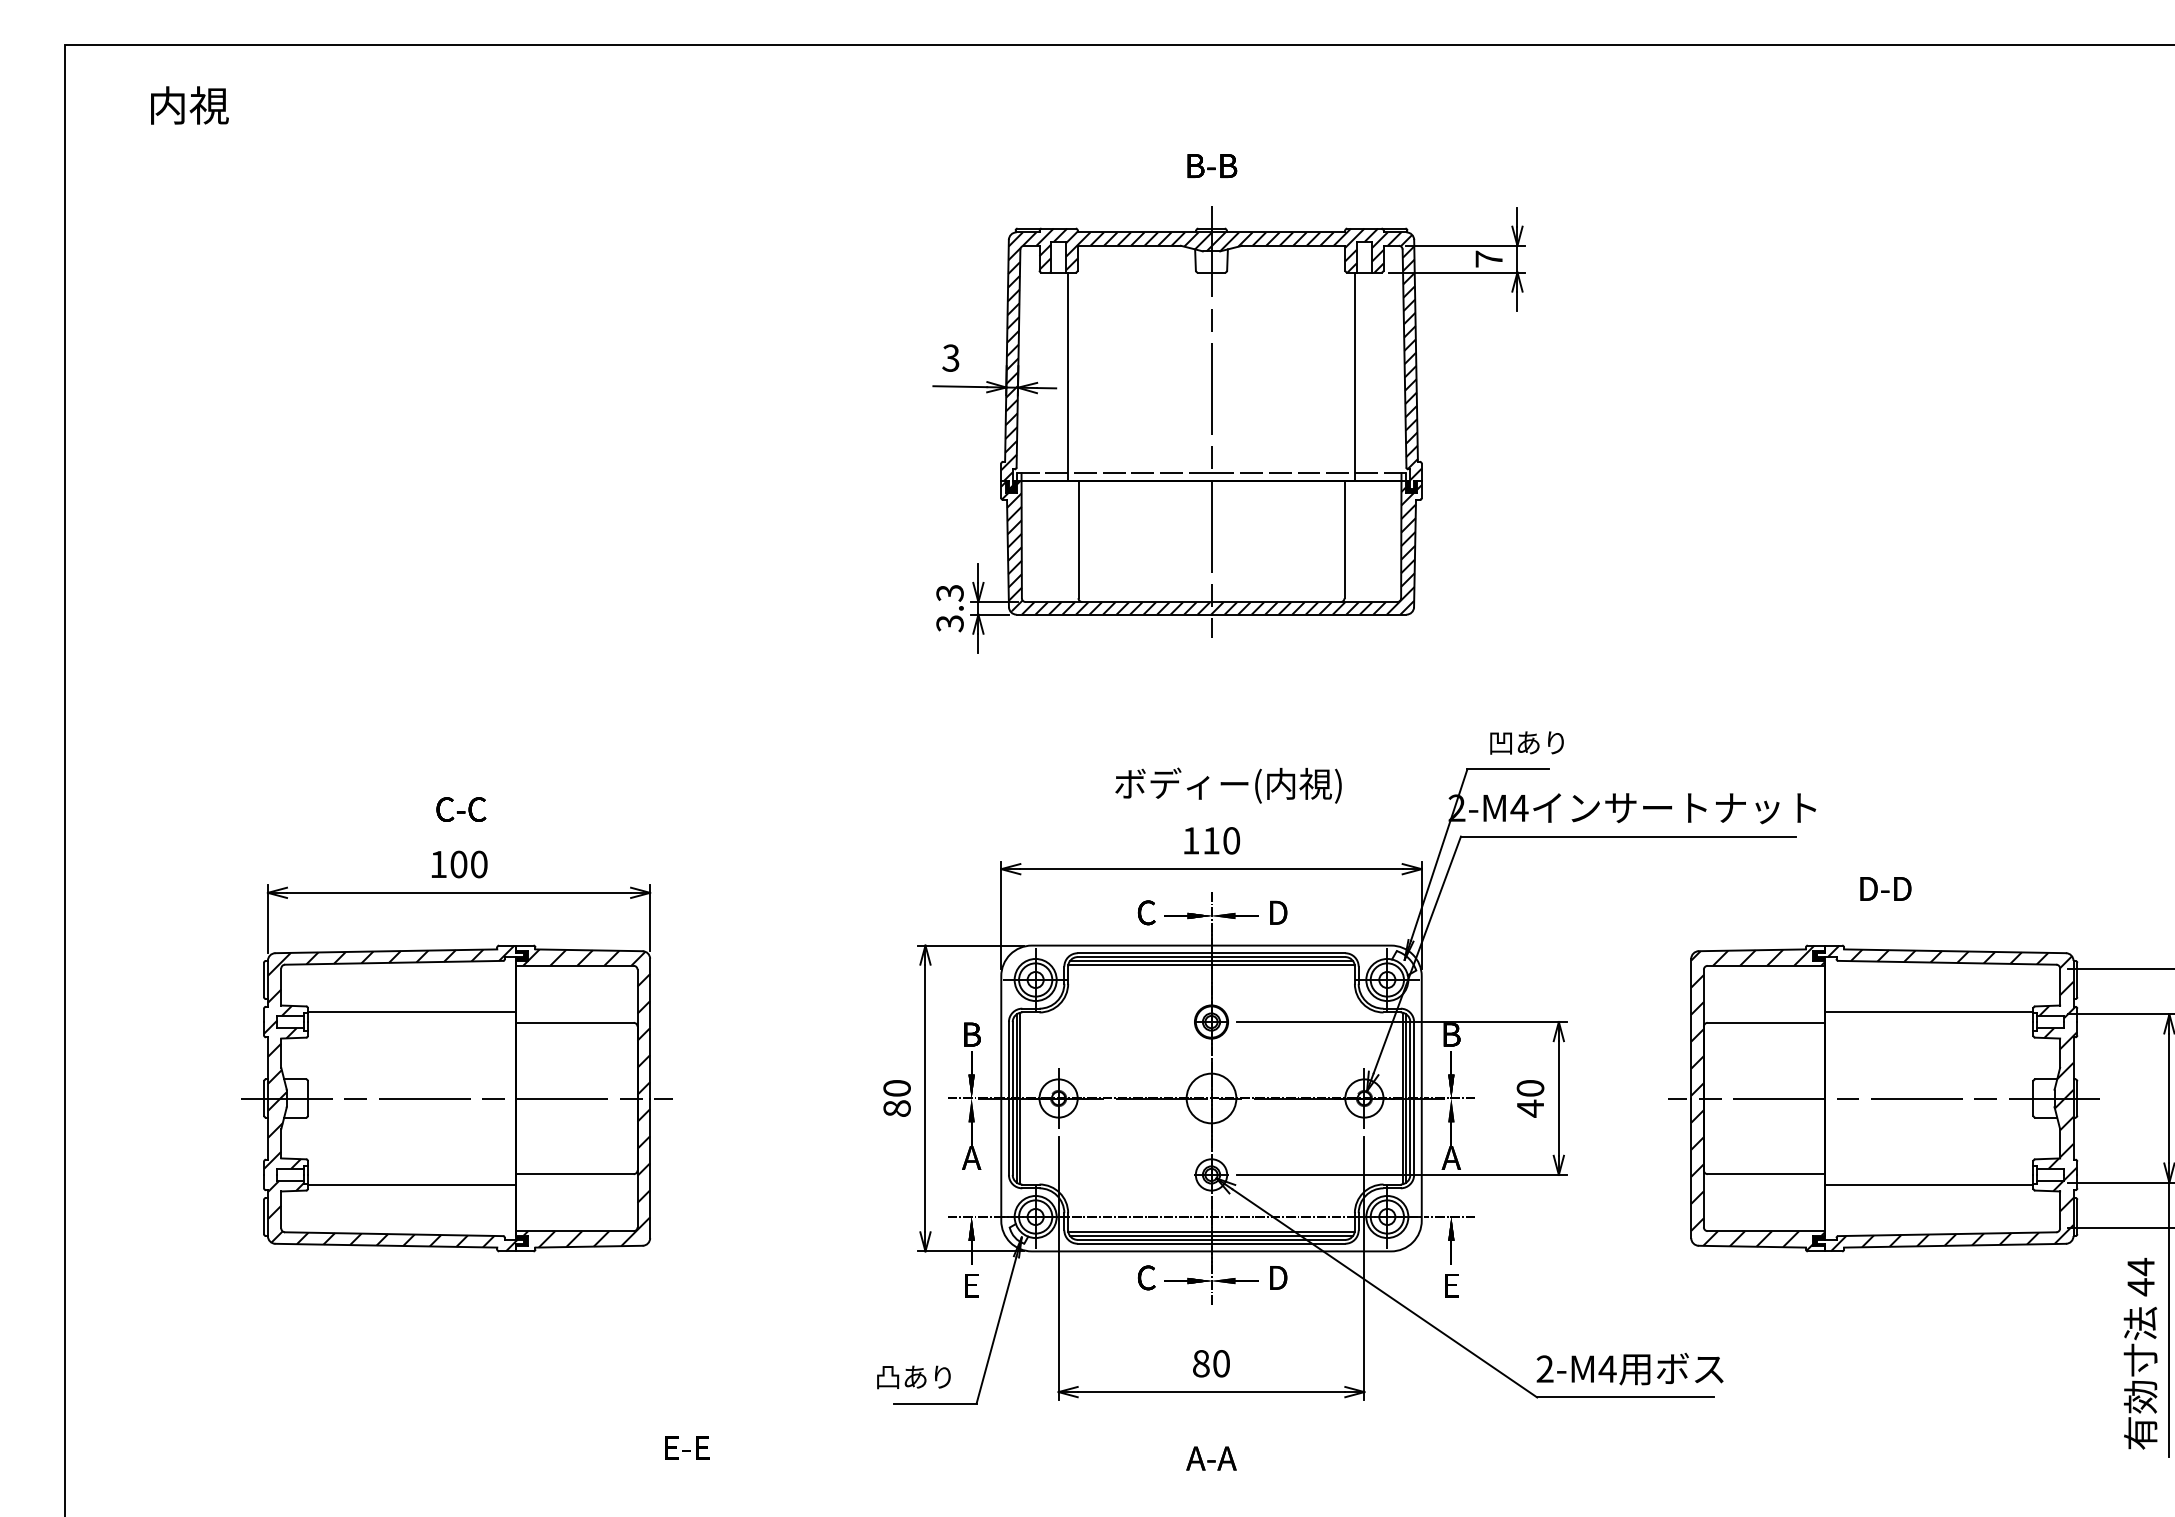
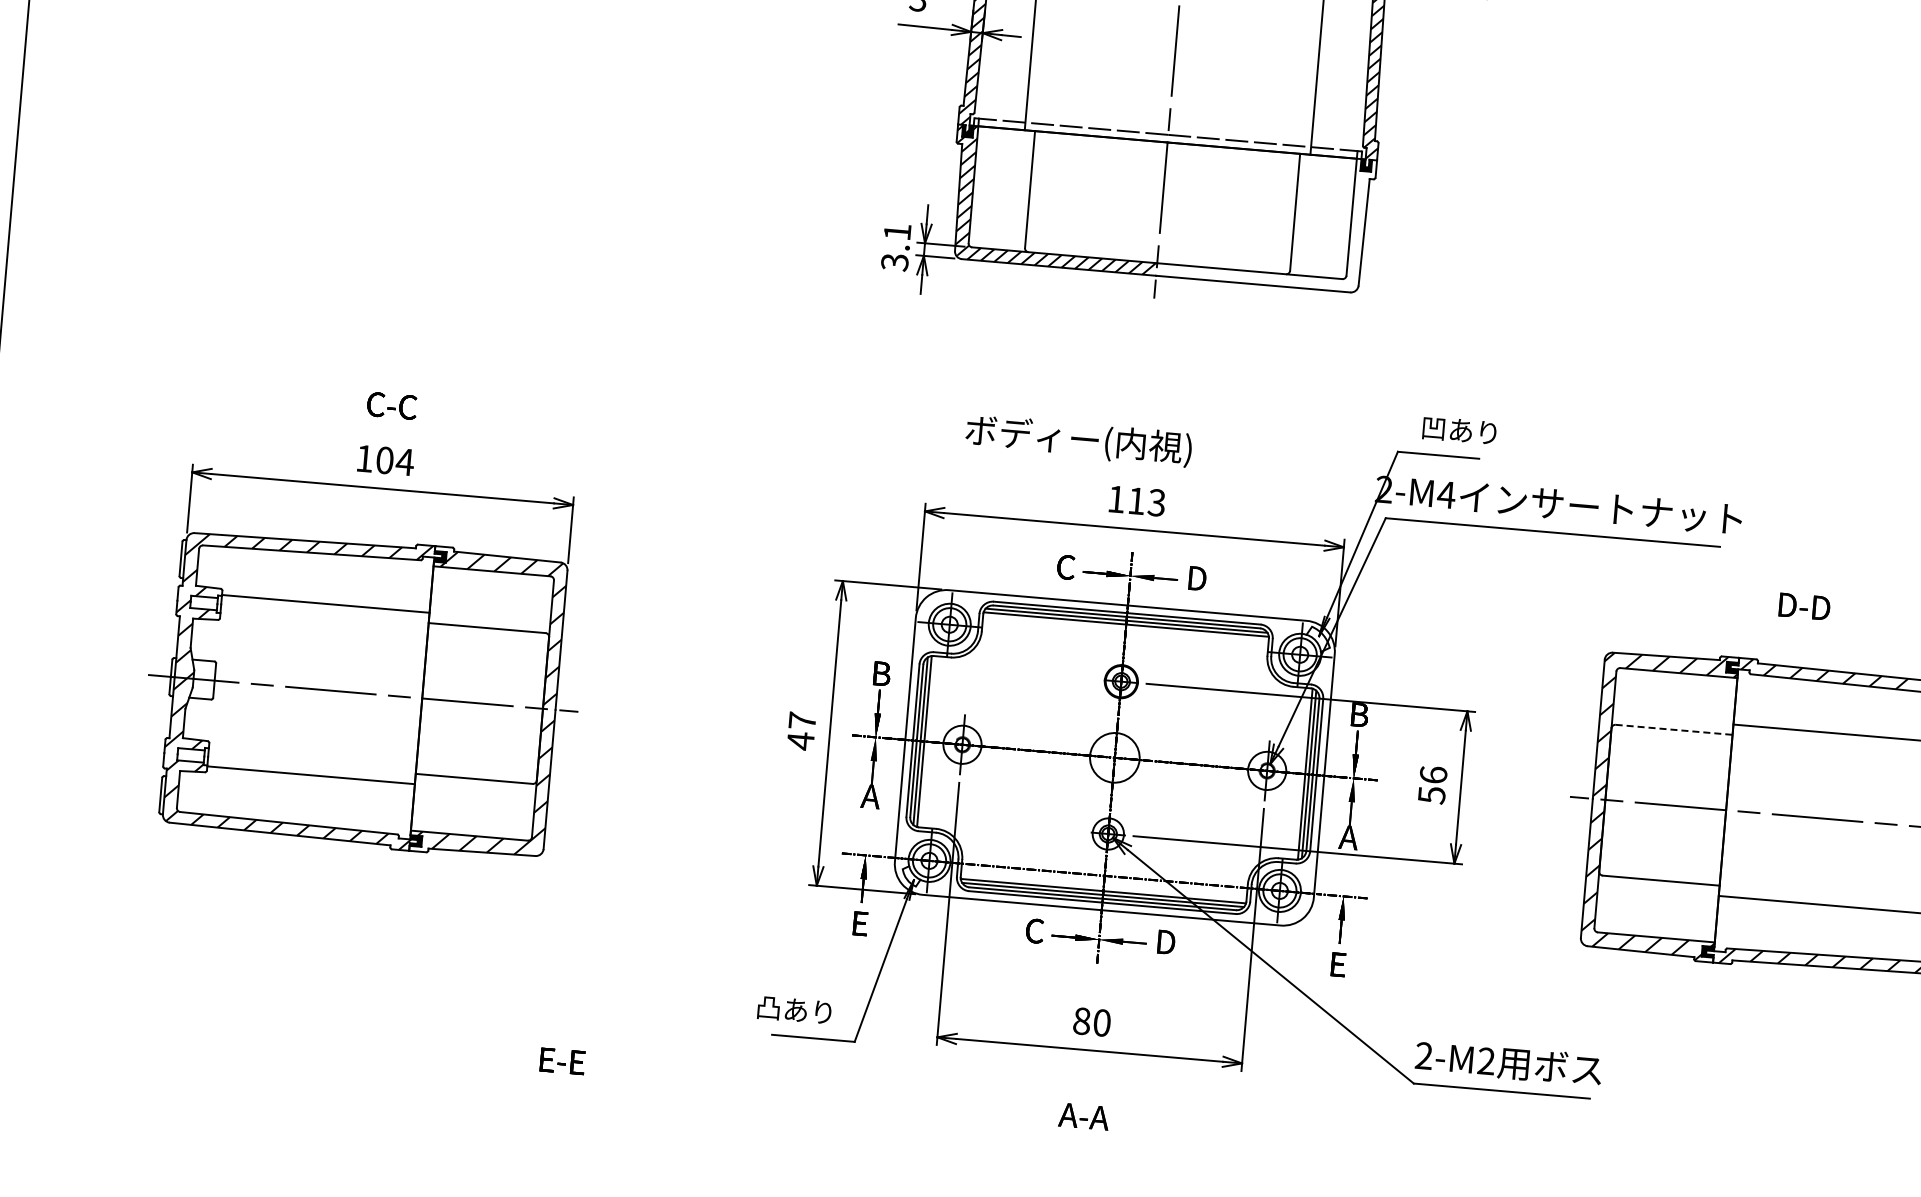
hatch: (1316, 549) -> (1266, 219), removed
text: (949, 593) -> (896, 232), 3.3 -> 3.1
text: (1228, 785) -> (1078, 440), moved
text: (1231, 840) -> (1156, 502), 110 -> 113
text: (479, 864) -> (405, 462), 100 -> 104
line: (1766, 1022) -> (1674, 729), solid -> dashed
text: (896, 1098) -> (800, 730), 80 -> 47
text: (1530, 1098) -> (1432, 785), 40 -> 56
text: (1607, 1368) -> (1486, 1060), 2-M4 -> 2-M2

